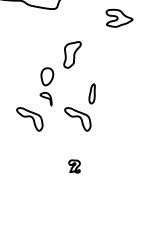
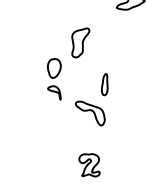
part: (29, 119) -> (37, 116), removed
part: (74, 166) -> (89, 165), size x1.67

